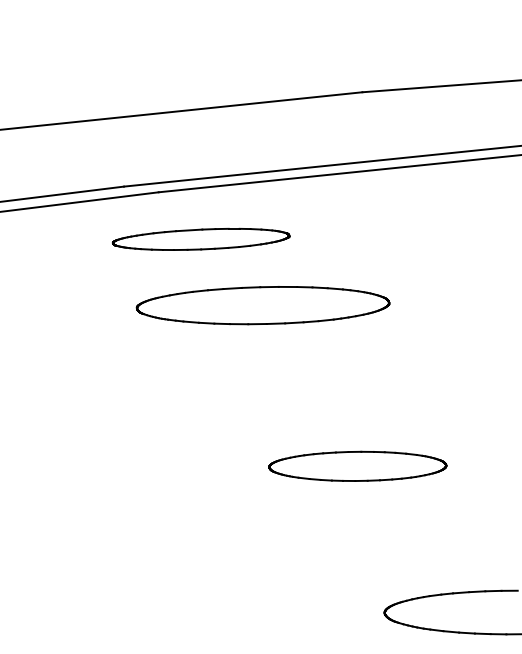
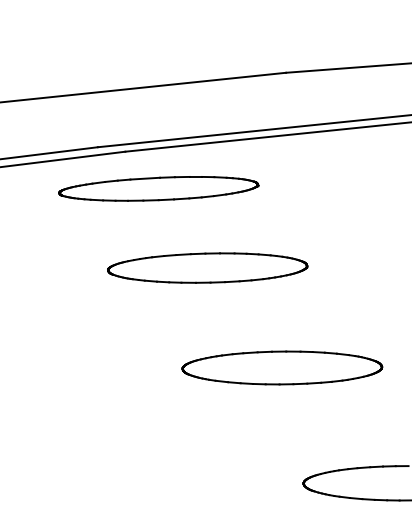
part: (200, 238) -> (158, 188), size x1.43
part: (262, 304) -> (207, 267), moved
part: (357, 465) -> (282, 367), size x1.43

